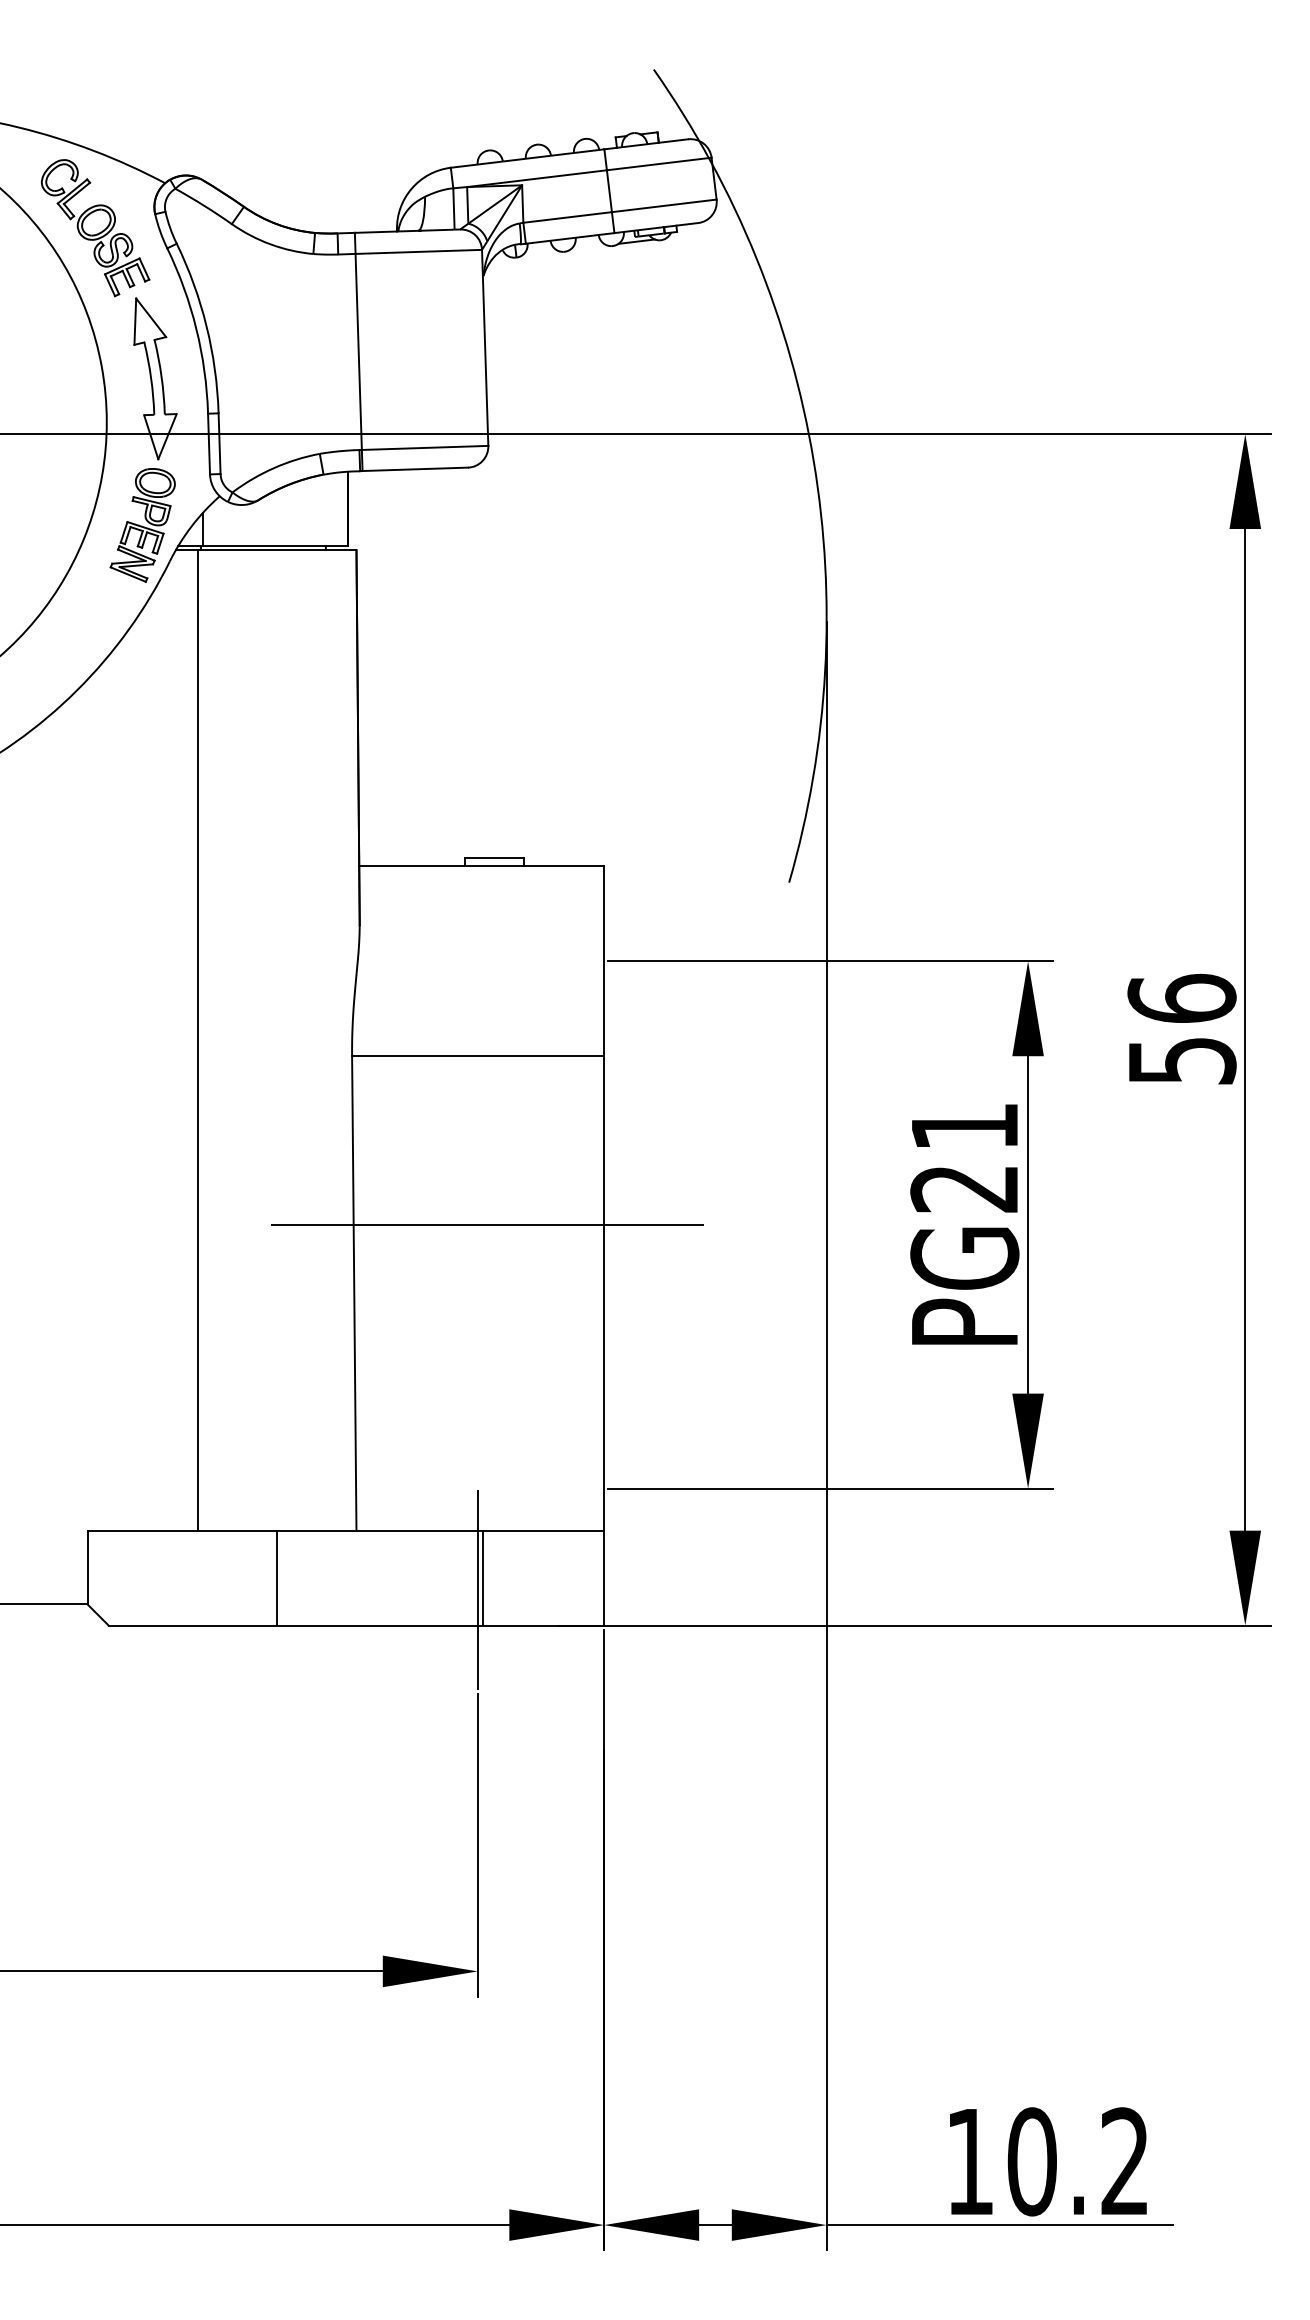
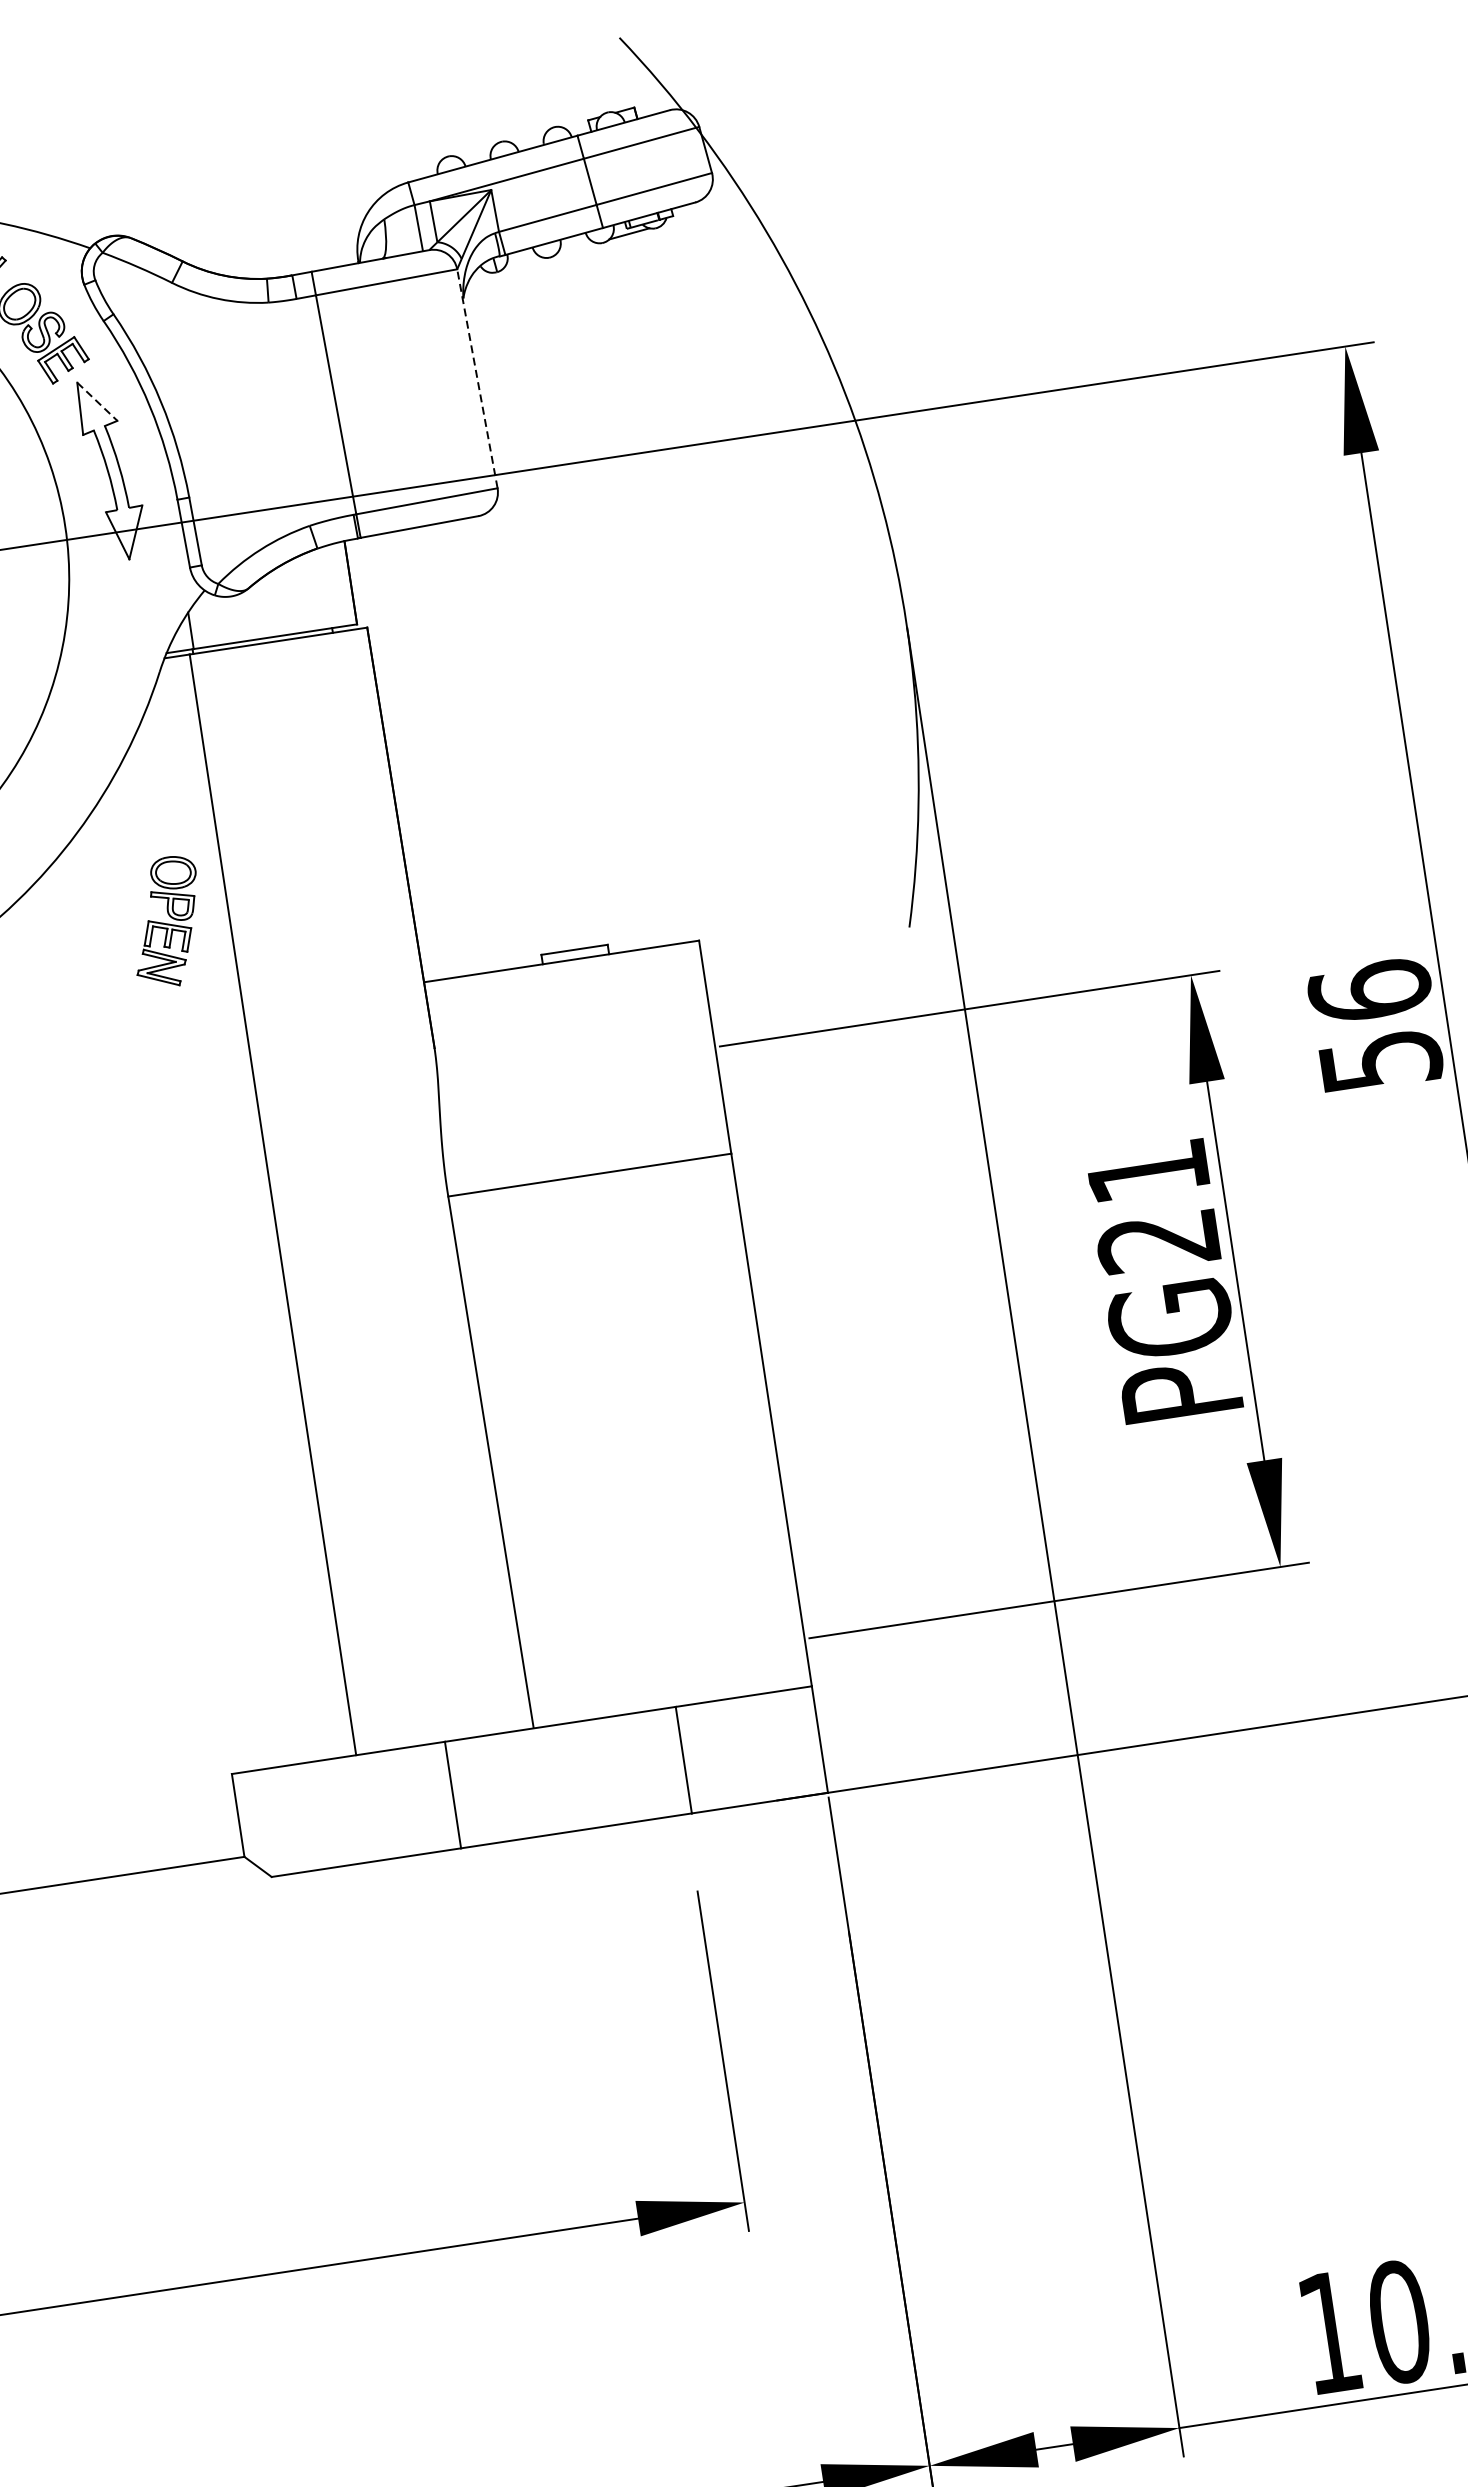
line: (151, 318) -> (97, 402), solid -> dashed
line: (485, 347) -> (477, 378), solid -> dashed
part: (142, 525) -> (166, 922), moved
line: (487, 1224) -> (628, 1362), removed
line: (477, 1589) -> (679, 1773), removed

